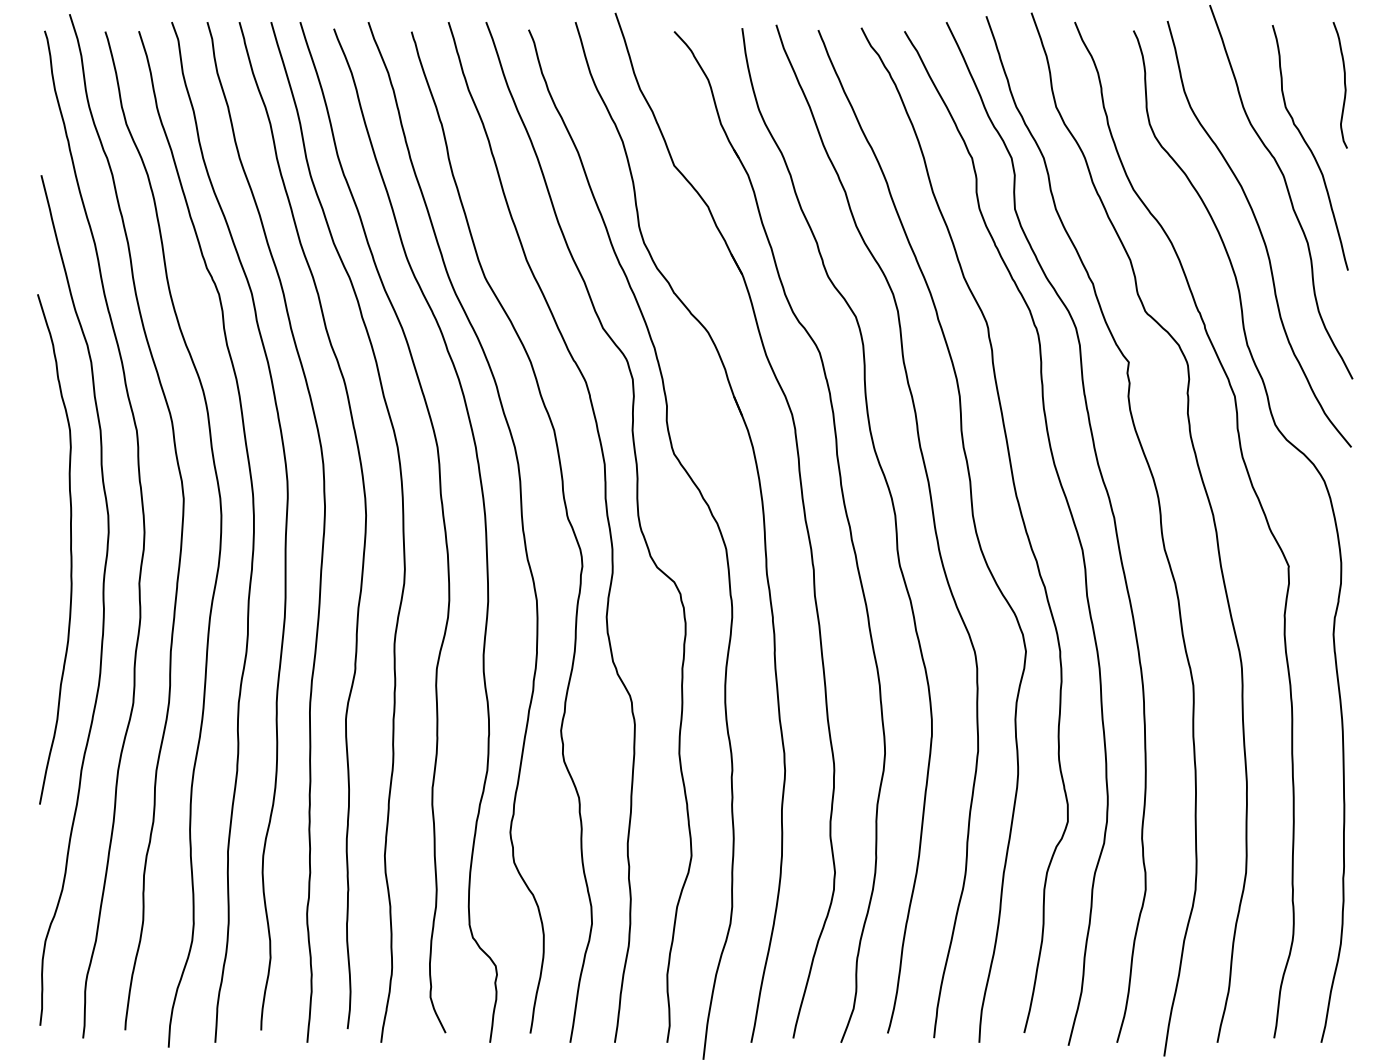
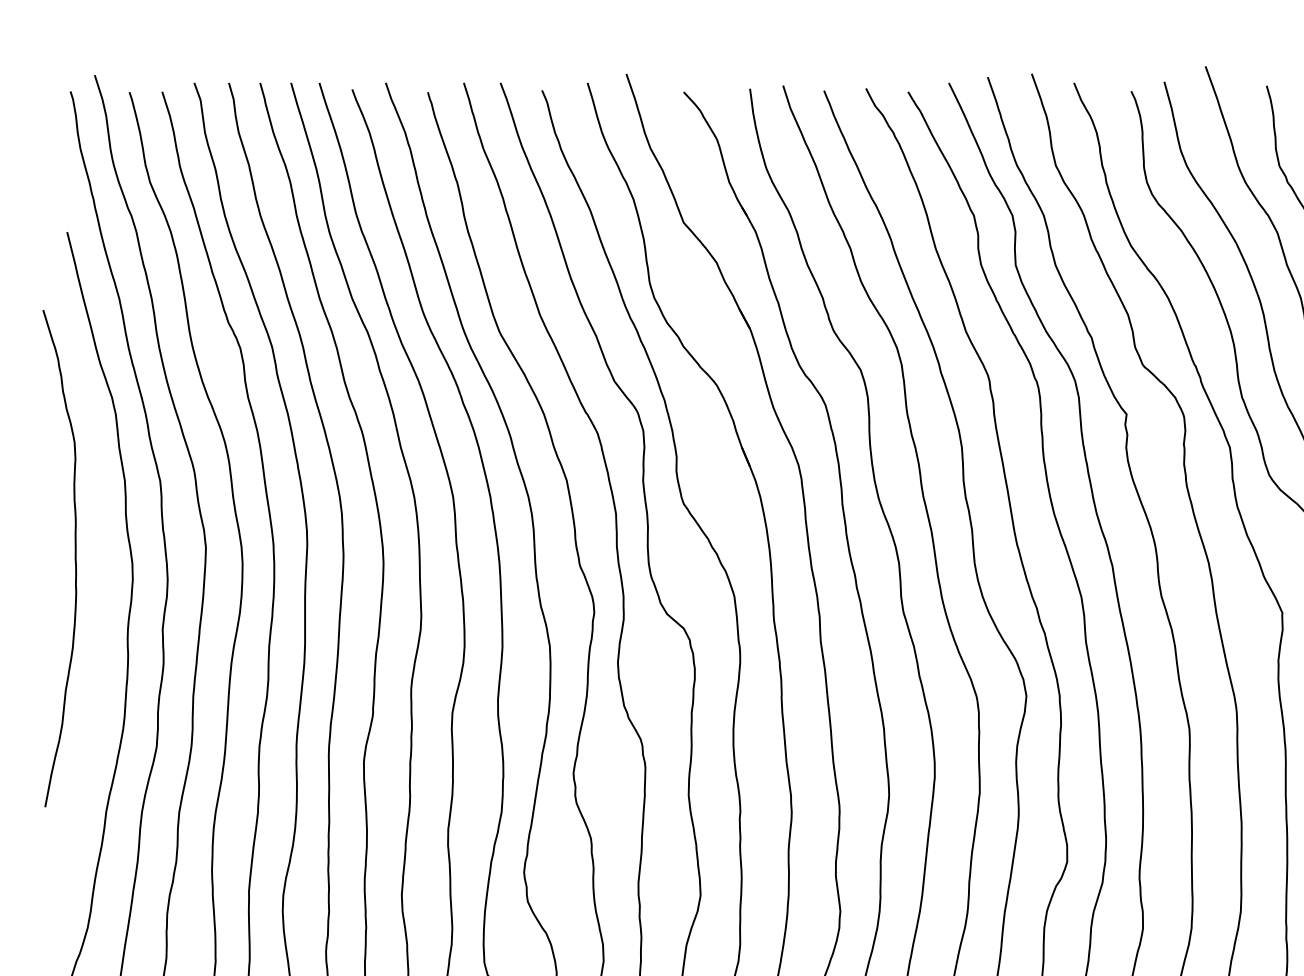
curve: (70, 549) -> (75, 558), moved

